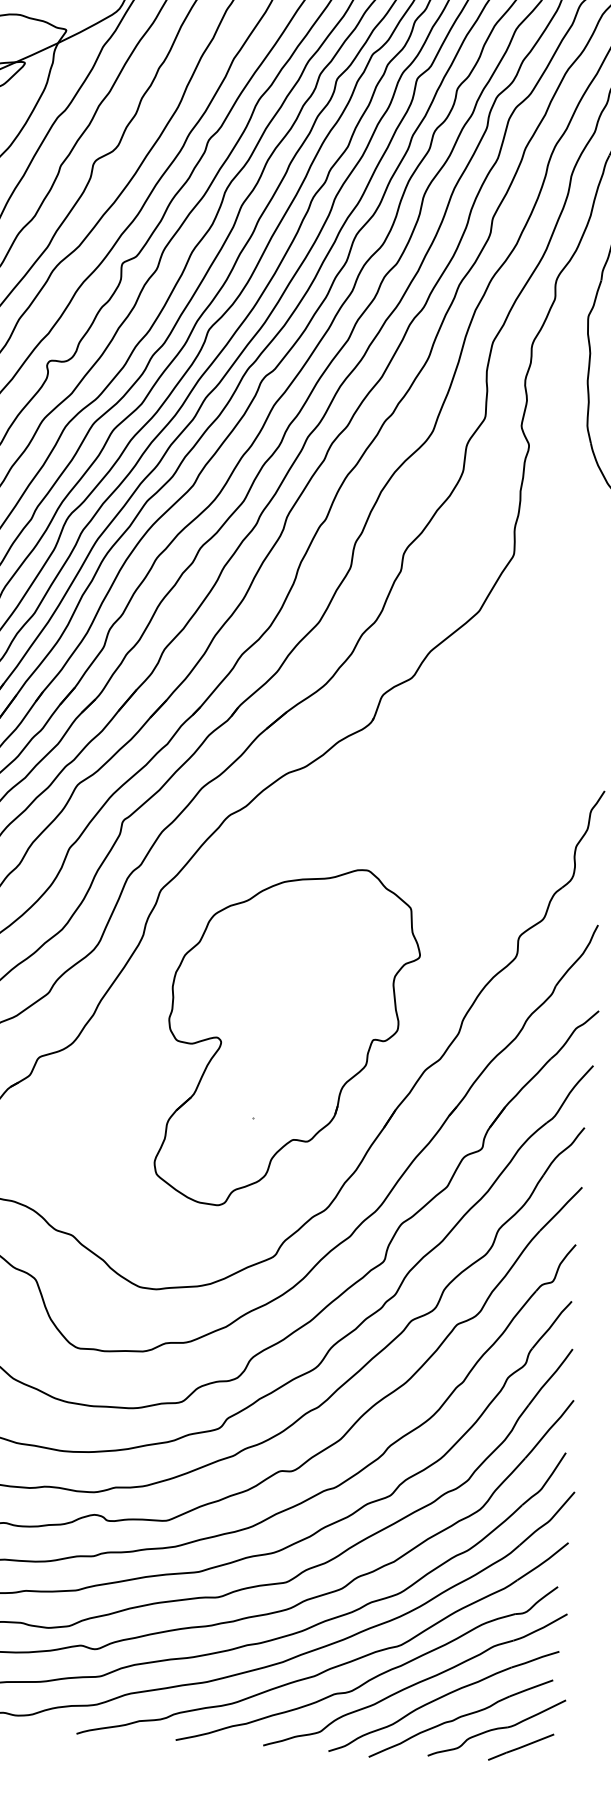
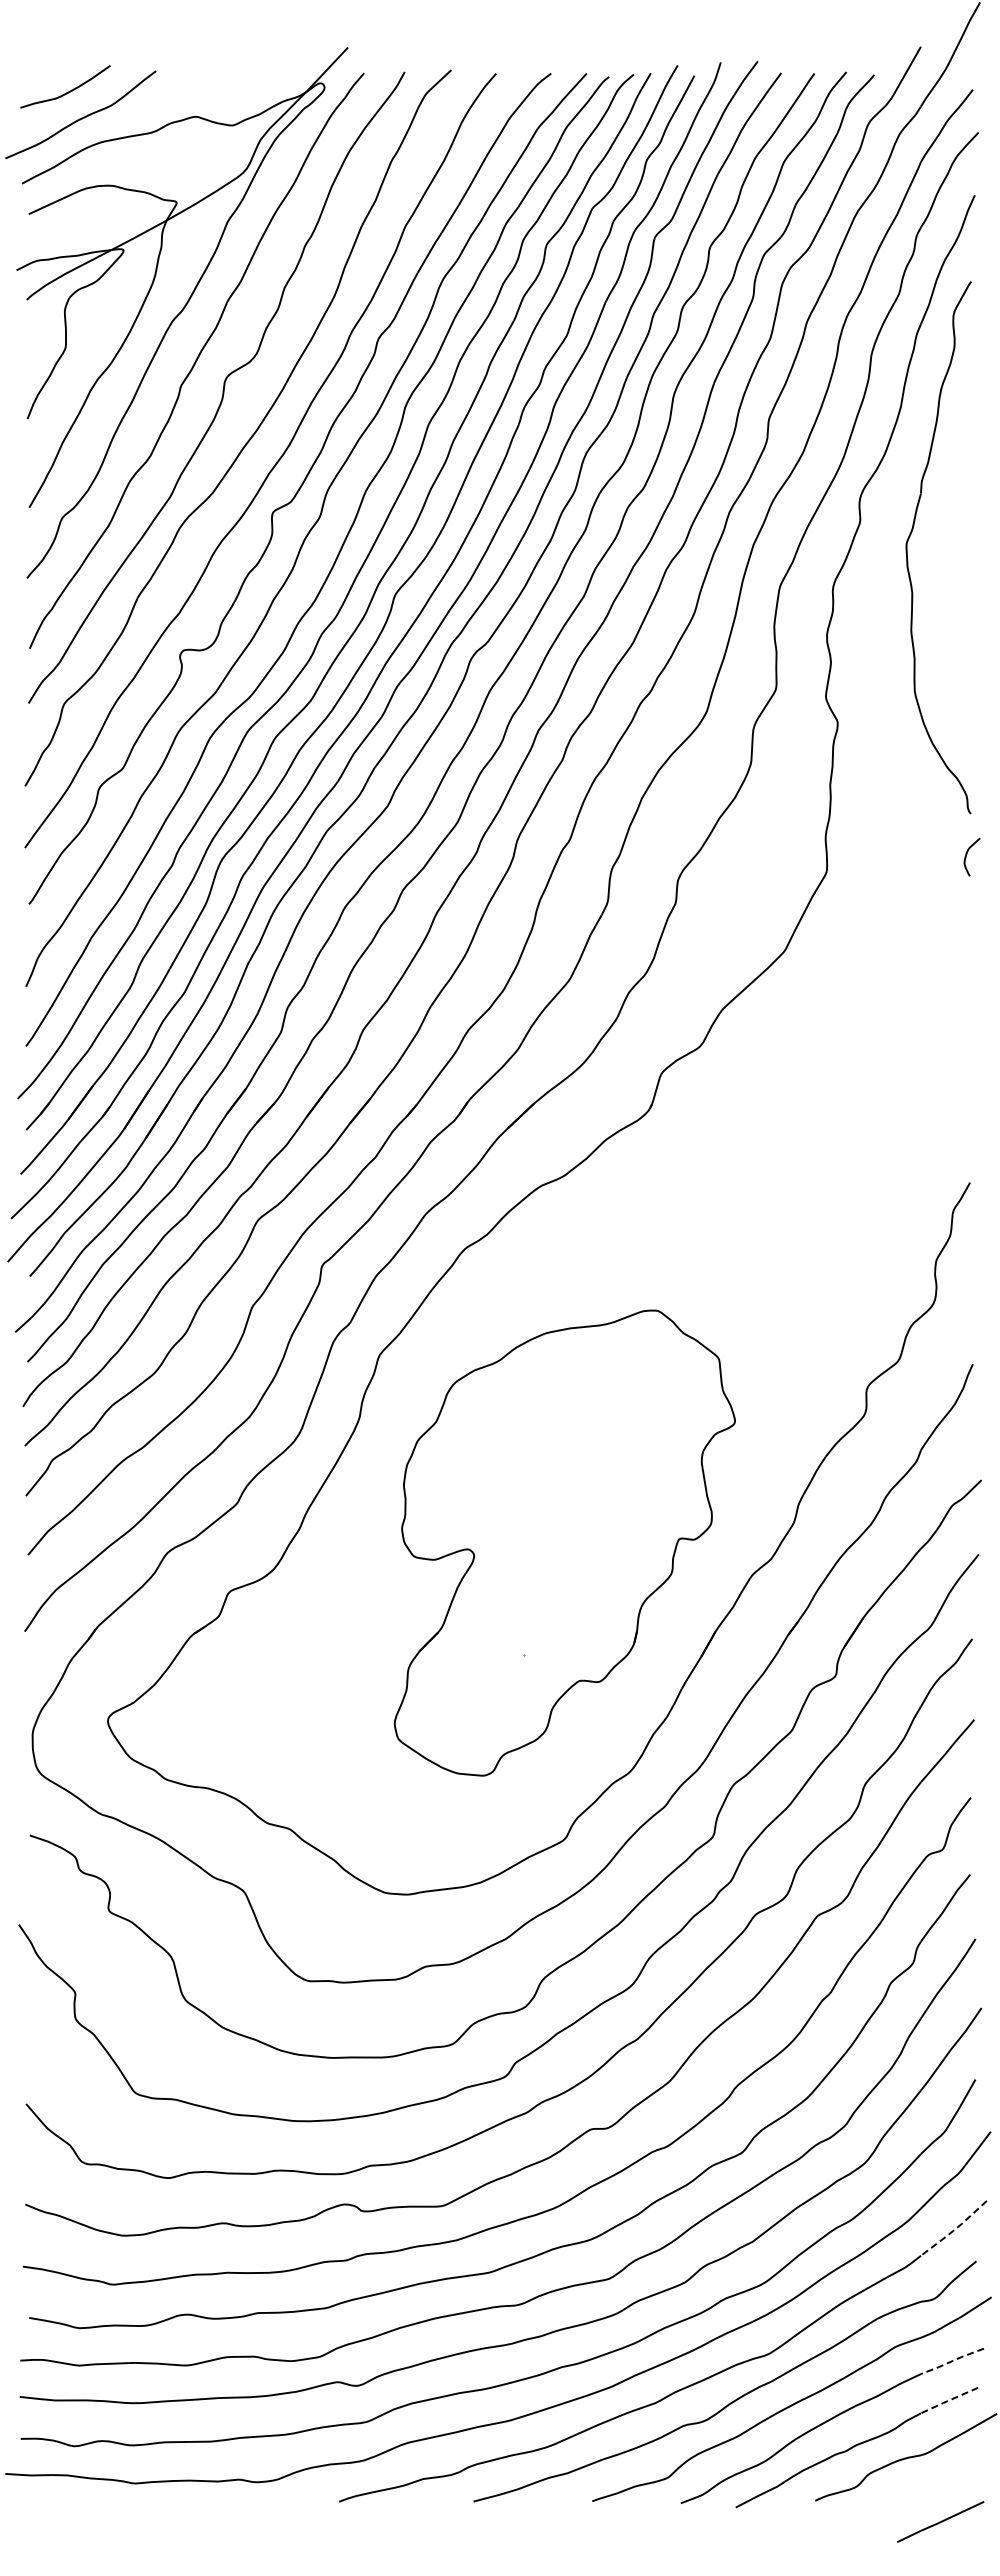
line: (543, 1562) -> (954, 2229), solid -> dashed
line: (535, 1659) -> (952, 2361), solid -> dashed
line: (530, 1688) -> (948, 2400), solid -> dashed
line: (521, 1746) -> (940, 2521), moved

